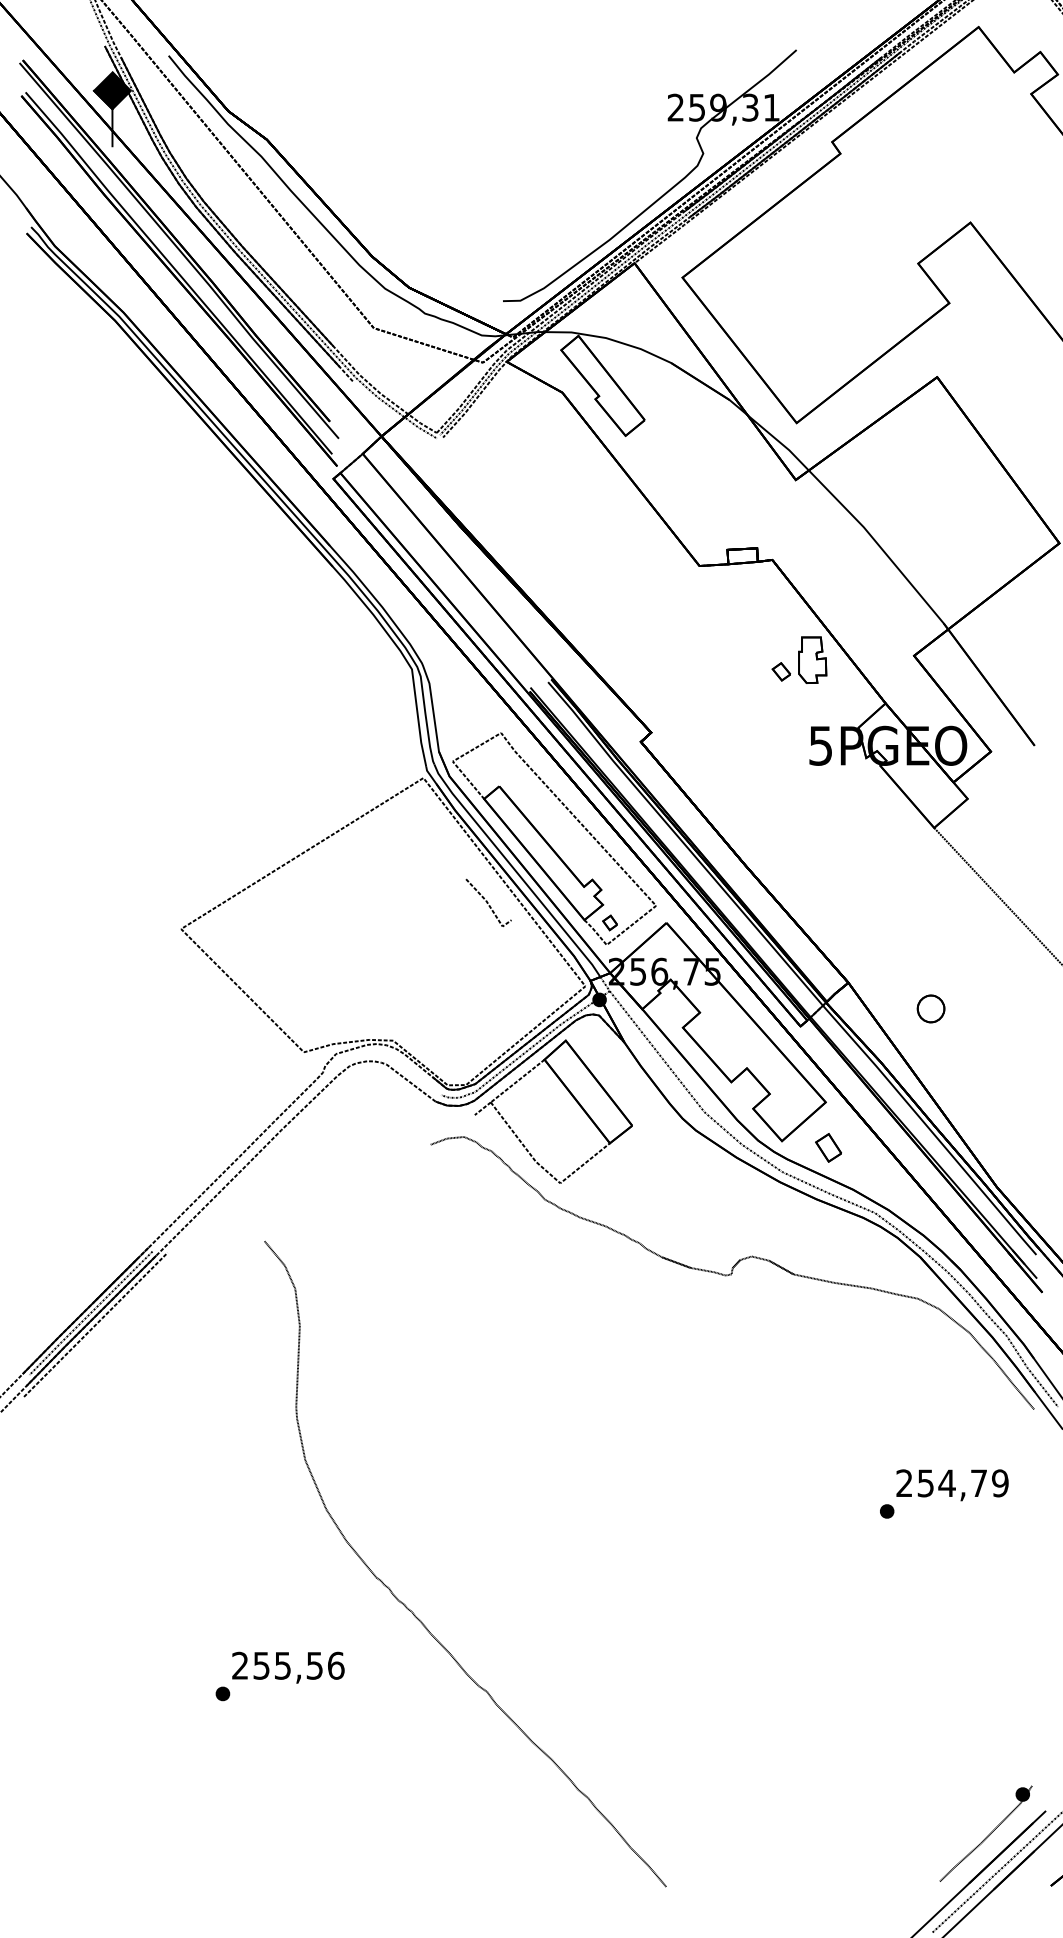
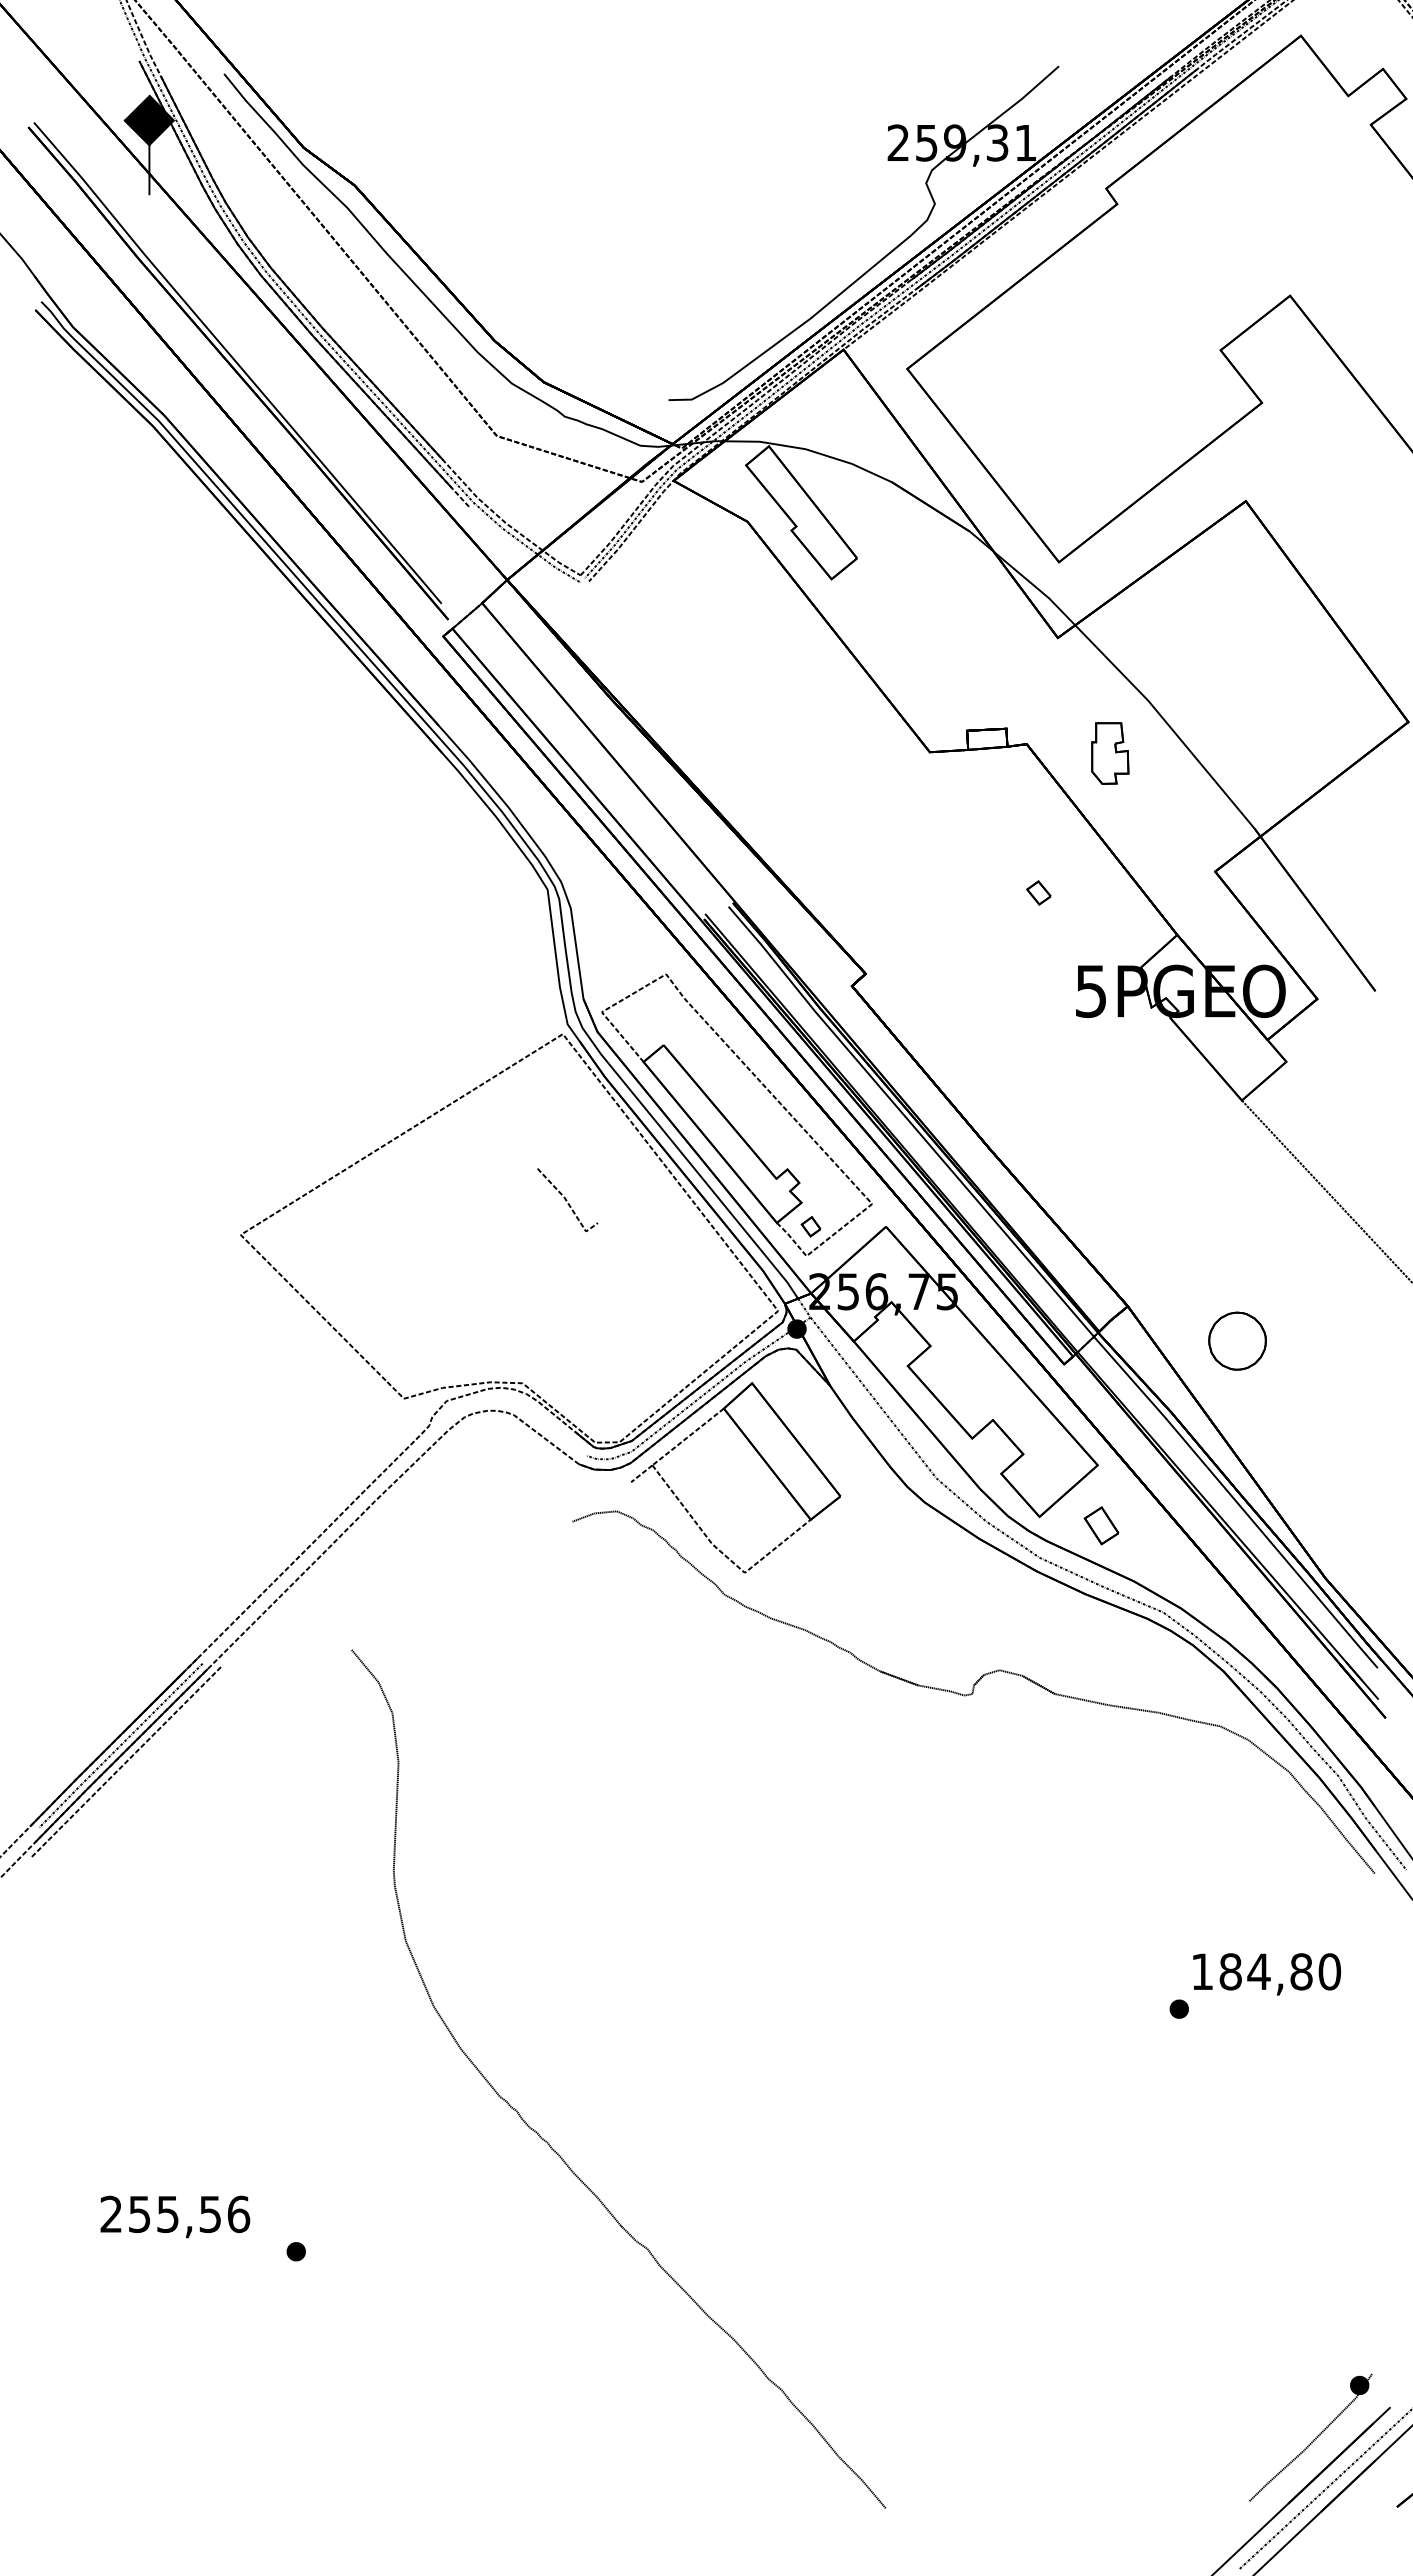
part: (178, 249) -> (237, 331), removed
part: (812, 660) -> (1110, 753), moved
line: (488, 903) -> (567, 1200), moved
part: (930, 1008) -> (1237, 1340), size x1.6
text: (952, 1483) -> (1266, 1971), 254,79 -> 184,80
text: (288, 1667) -> (175, 2216), moved

